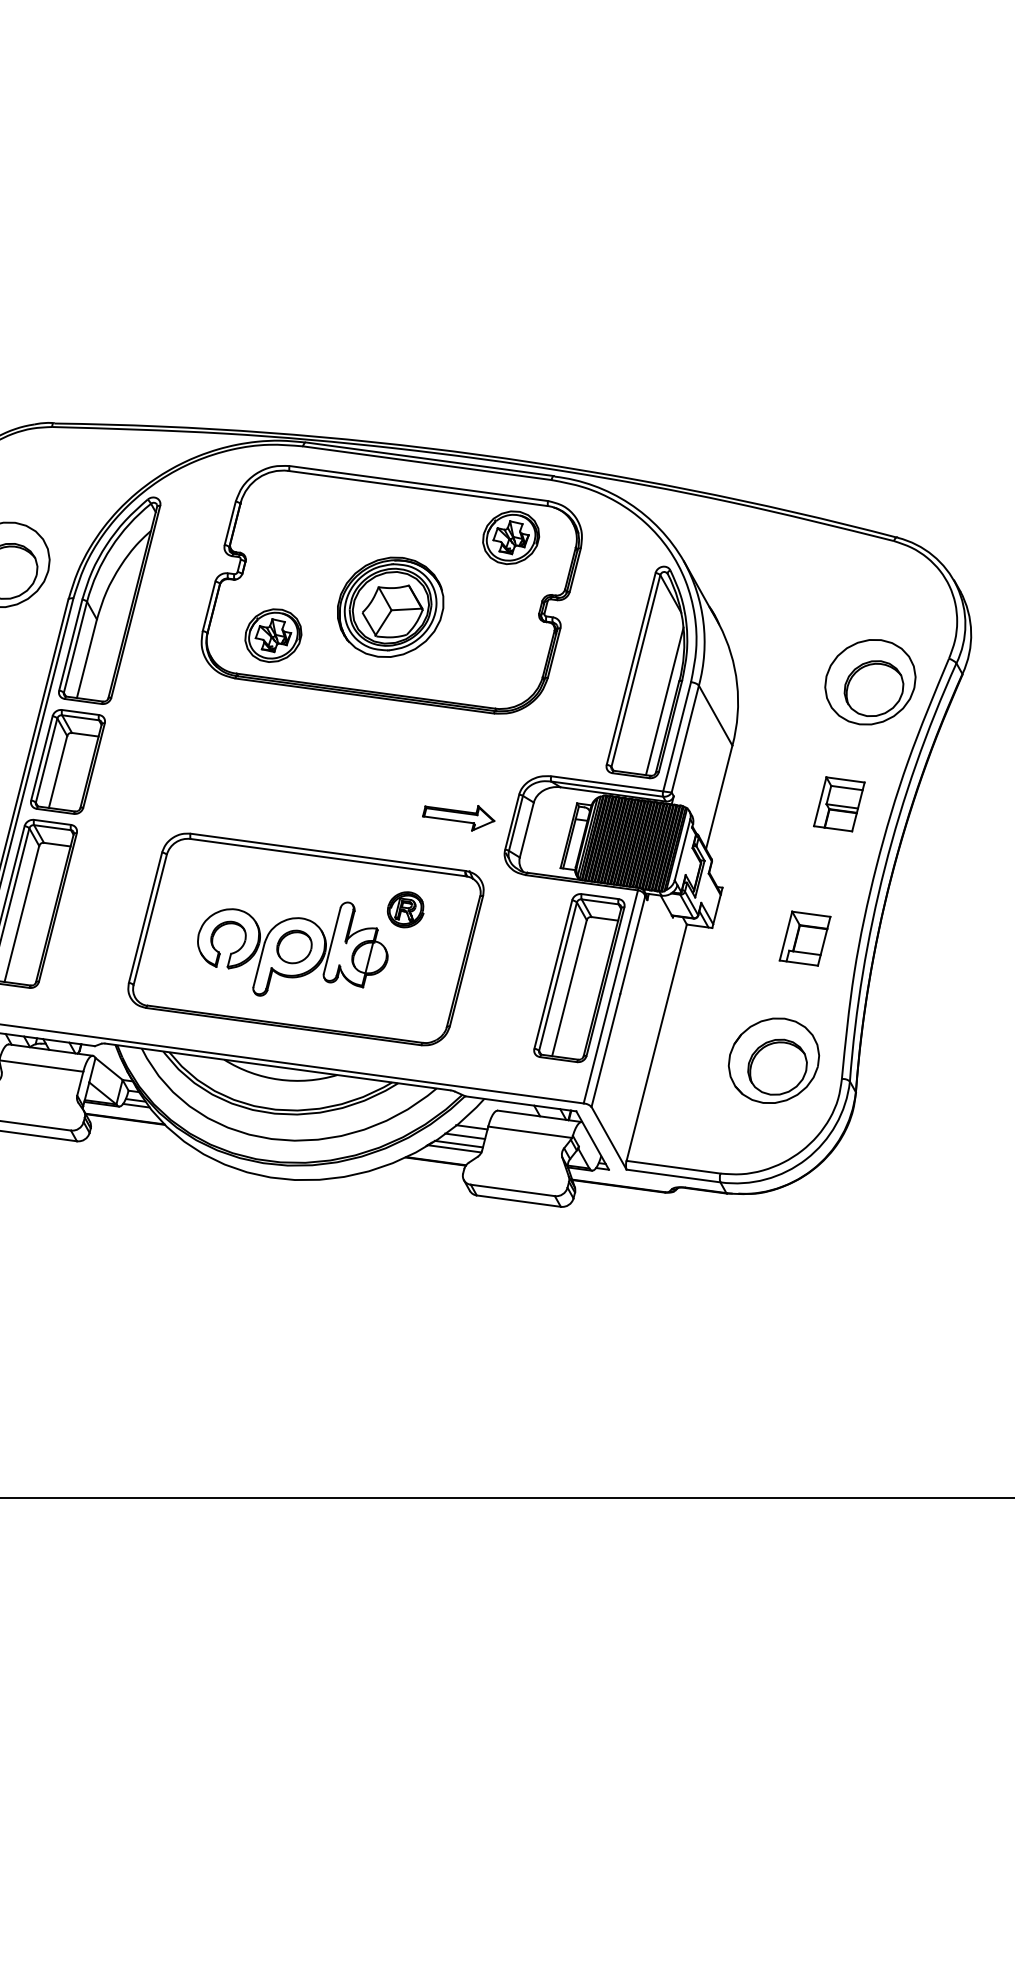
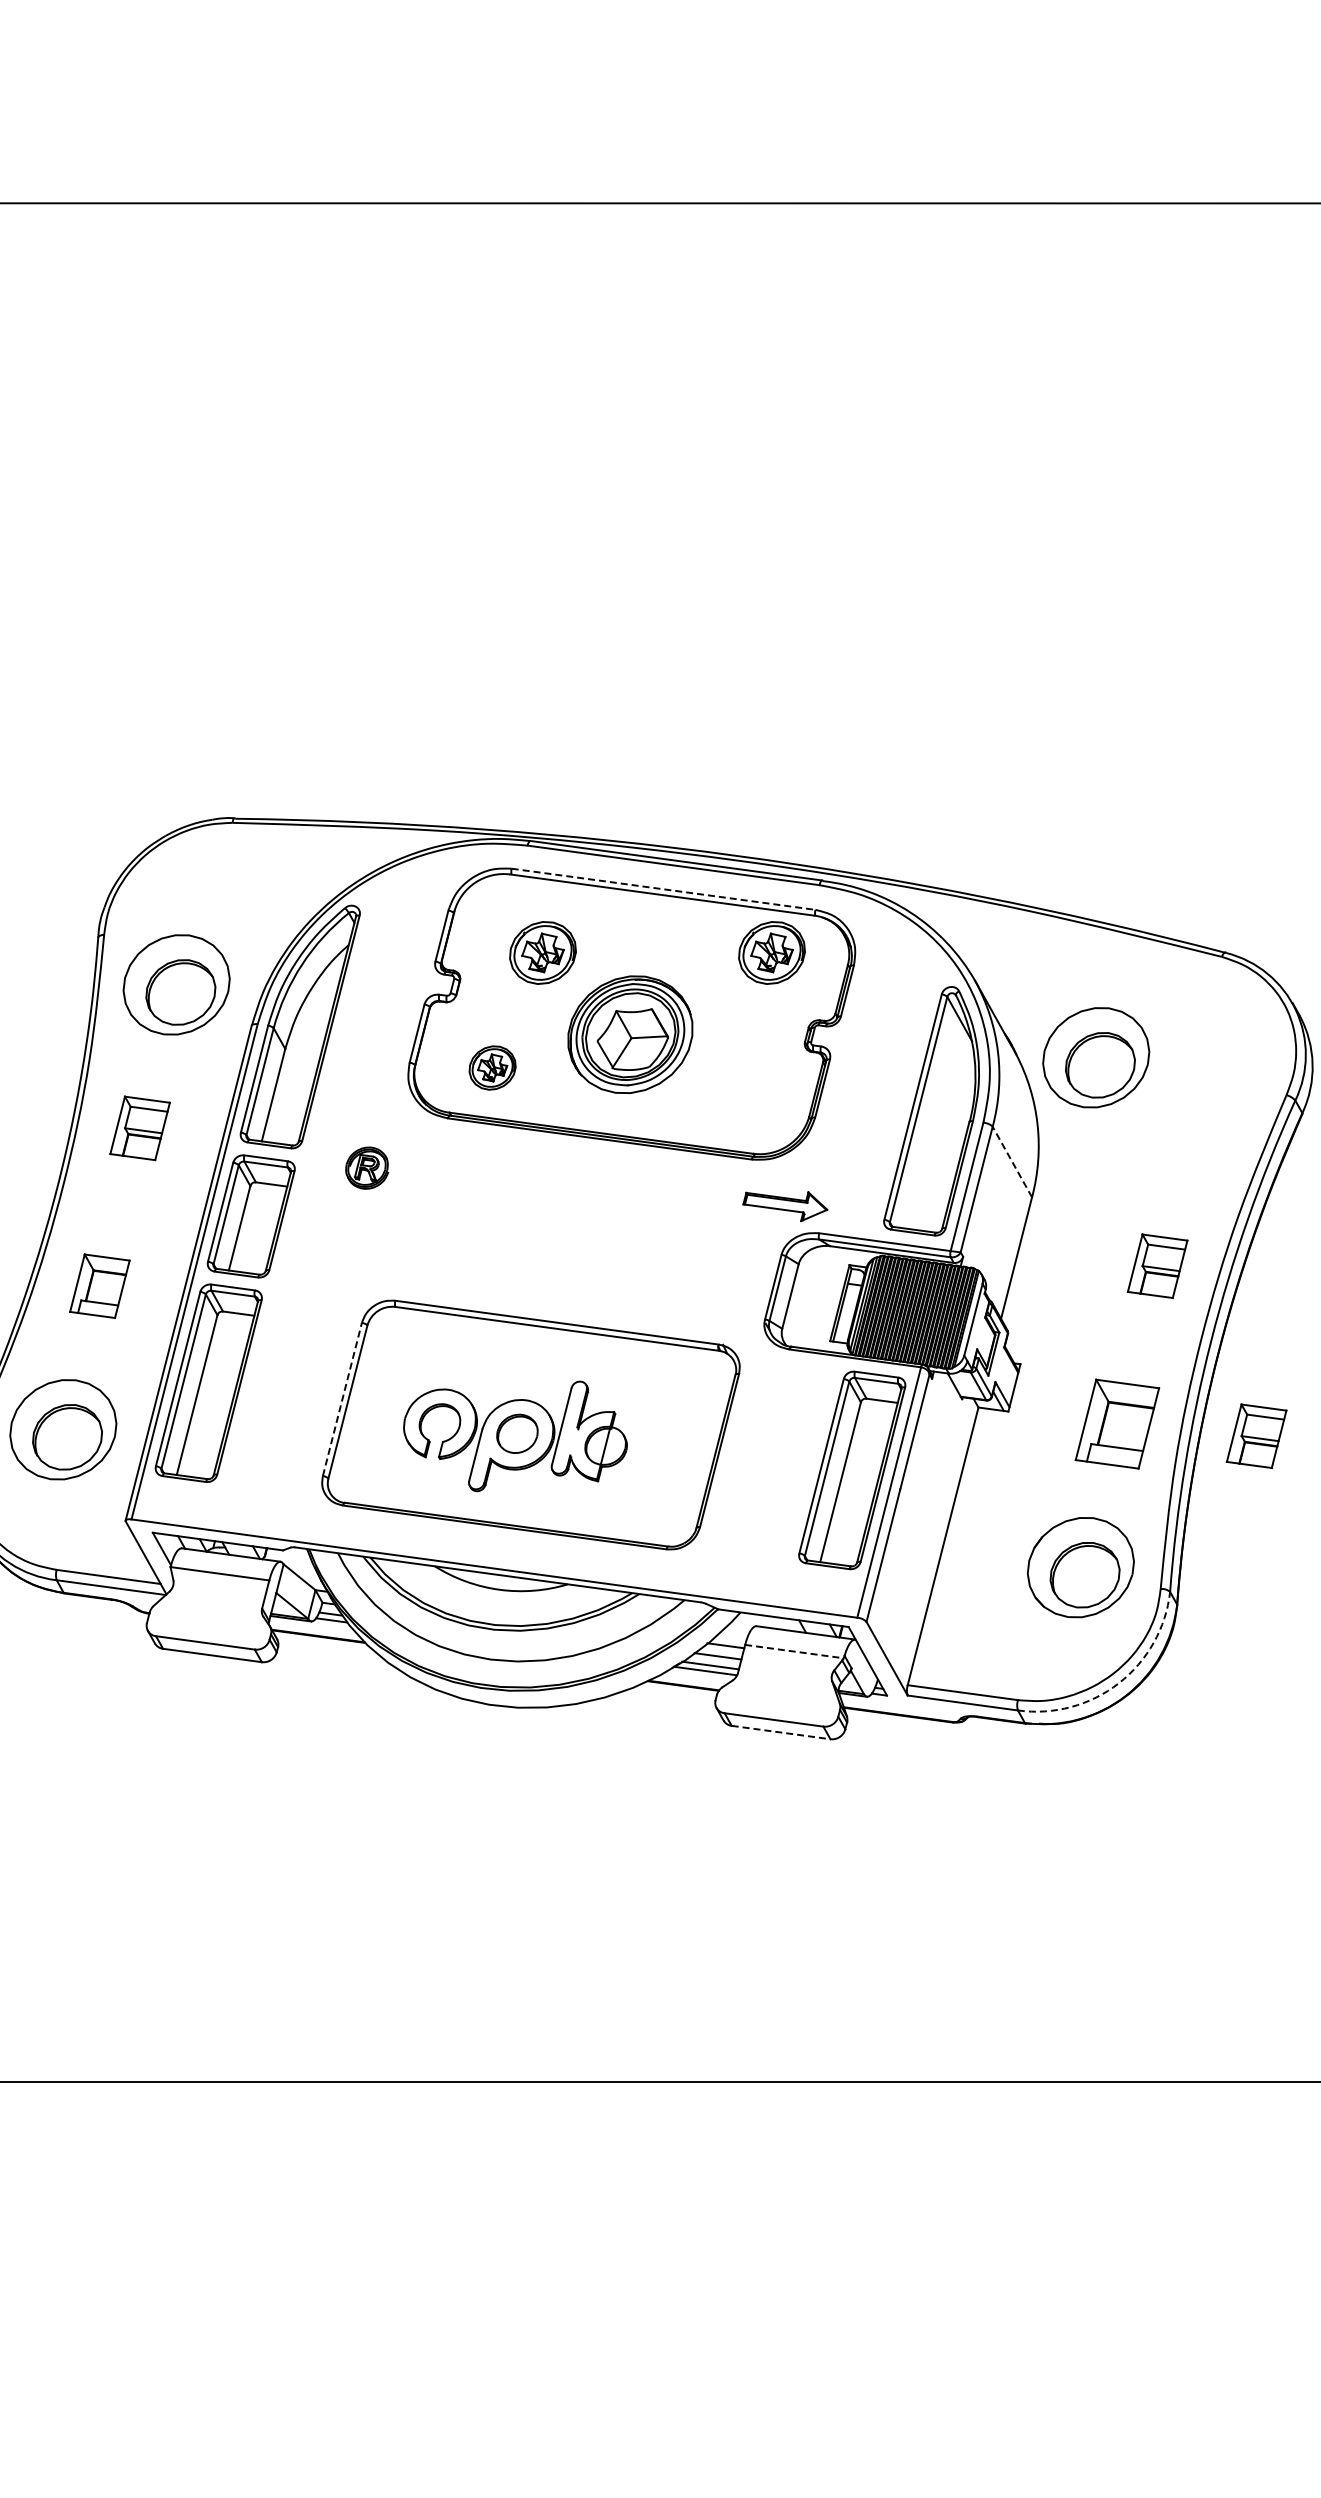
line: (419, 483) -> (664, 889), solid -> dashed
part: (315, 537) -> (542, 952), added
part: (273, 635) -> (492, 1067), size x0.7
part: (870, 682) -> (1096, 1057), moved
line: (664, 700) -> (952, 1144), removed
line: (715, 715) -> (1012, 1161), solid -> dashed
part: (458, 818) -> (785, 1206), moved
part: (406, 909) -> (367, 1167), moved
line: (145, 917) -> (342, 1399), solid -> dashed
part: (805, 938) -> (1117, 1423), size x1.4
part: (923, 948) -> (1256, 1435), added
line: (530, 1132) -> (794, 1651), solid -> dashed
arc: (805, 1159) -> (1118, 1683), solid -> dashed
line: (519, 1201) -> (781, 1732), solid -> dashed

